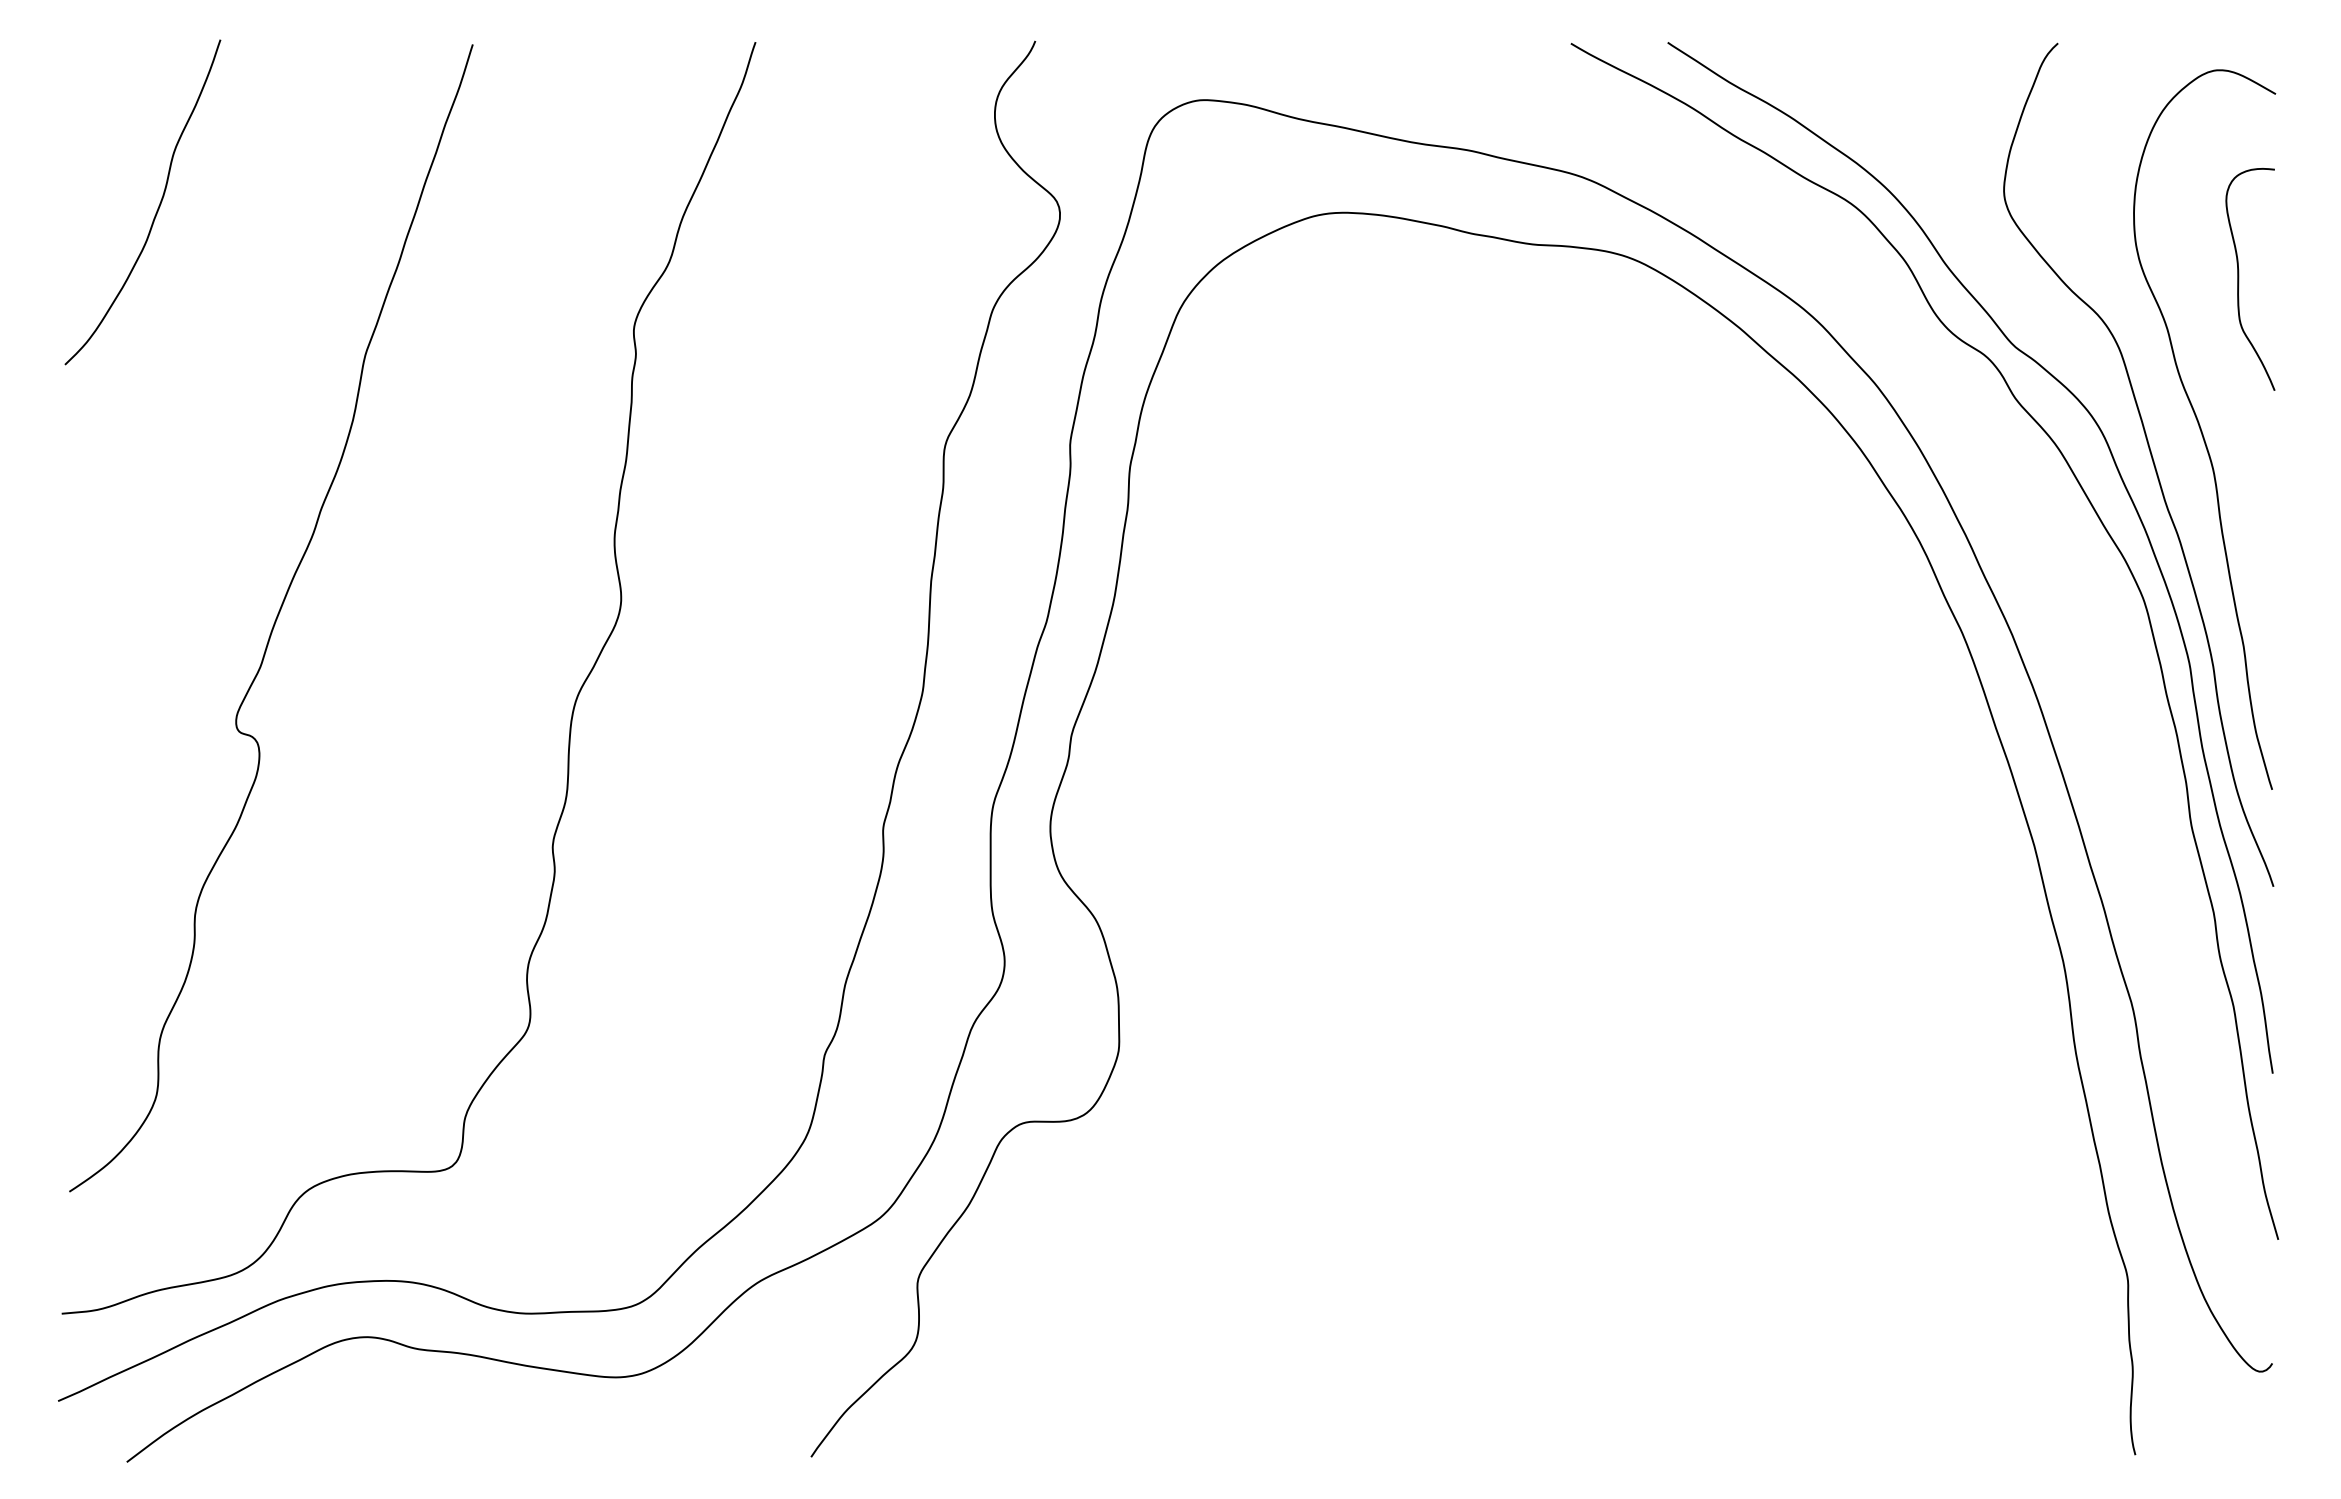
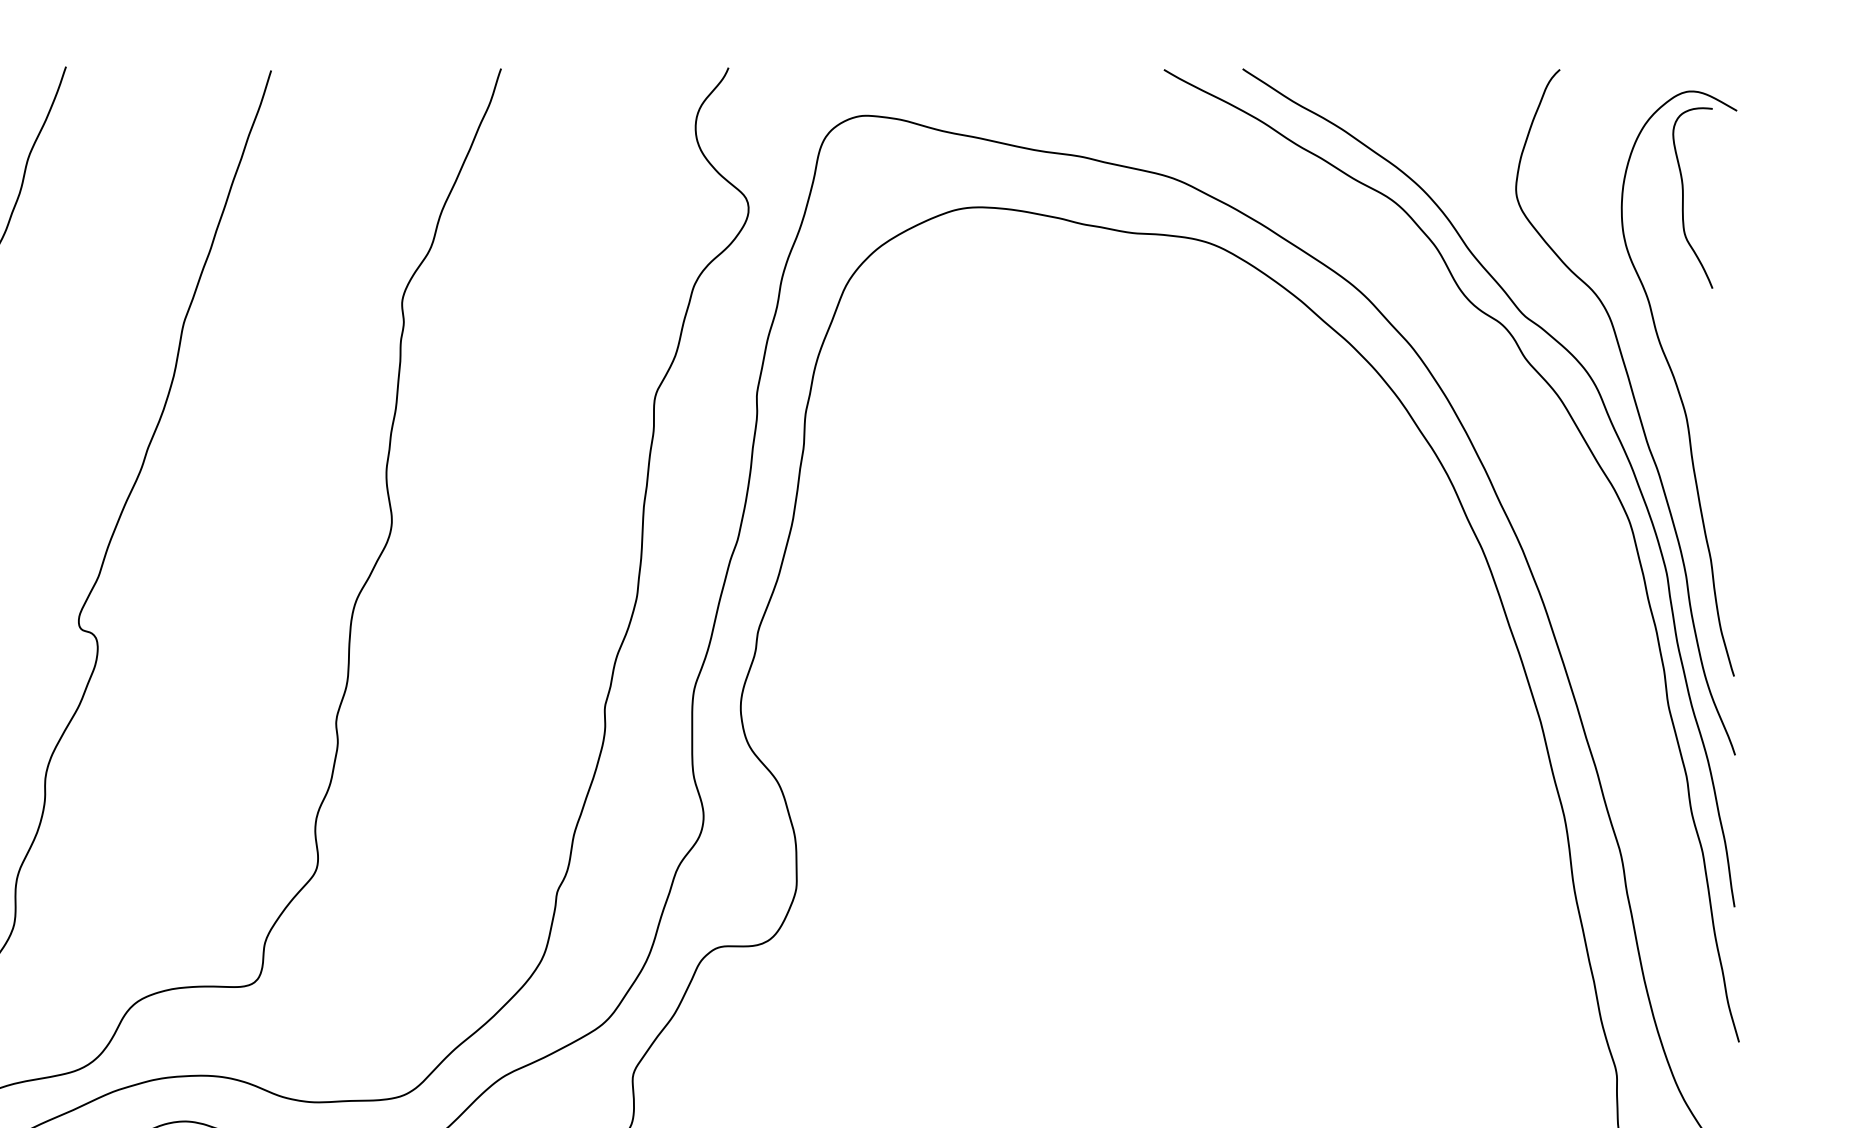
curve: (2239, 279) -> (1683, 198), moved

